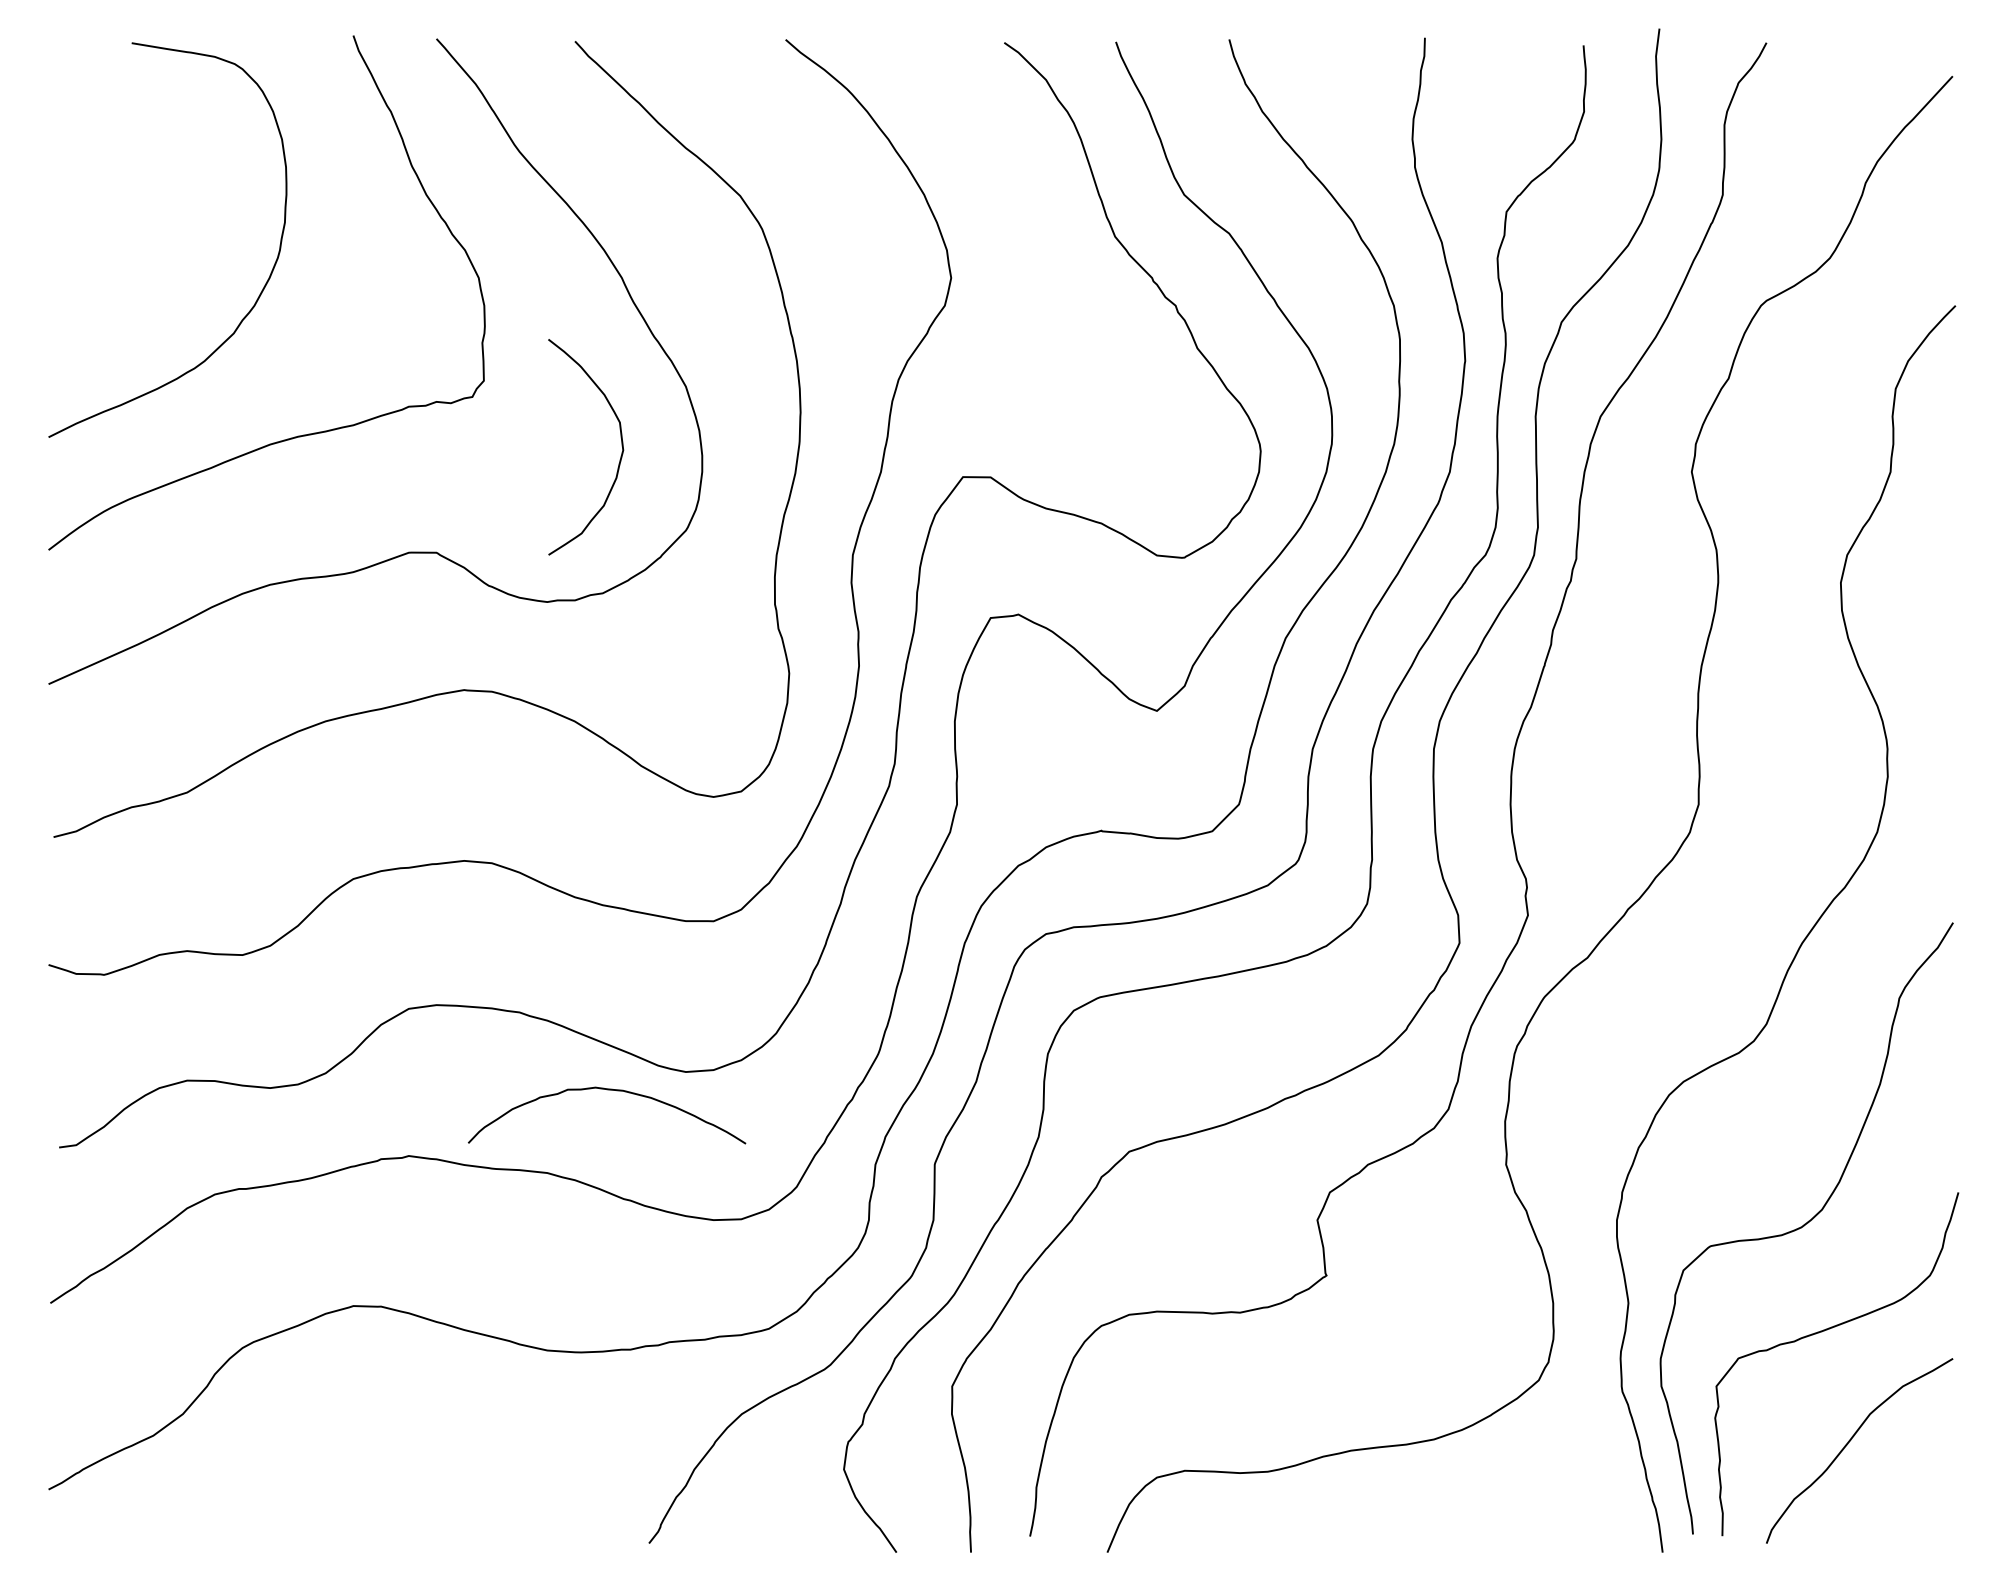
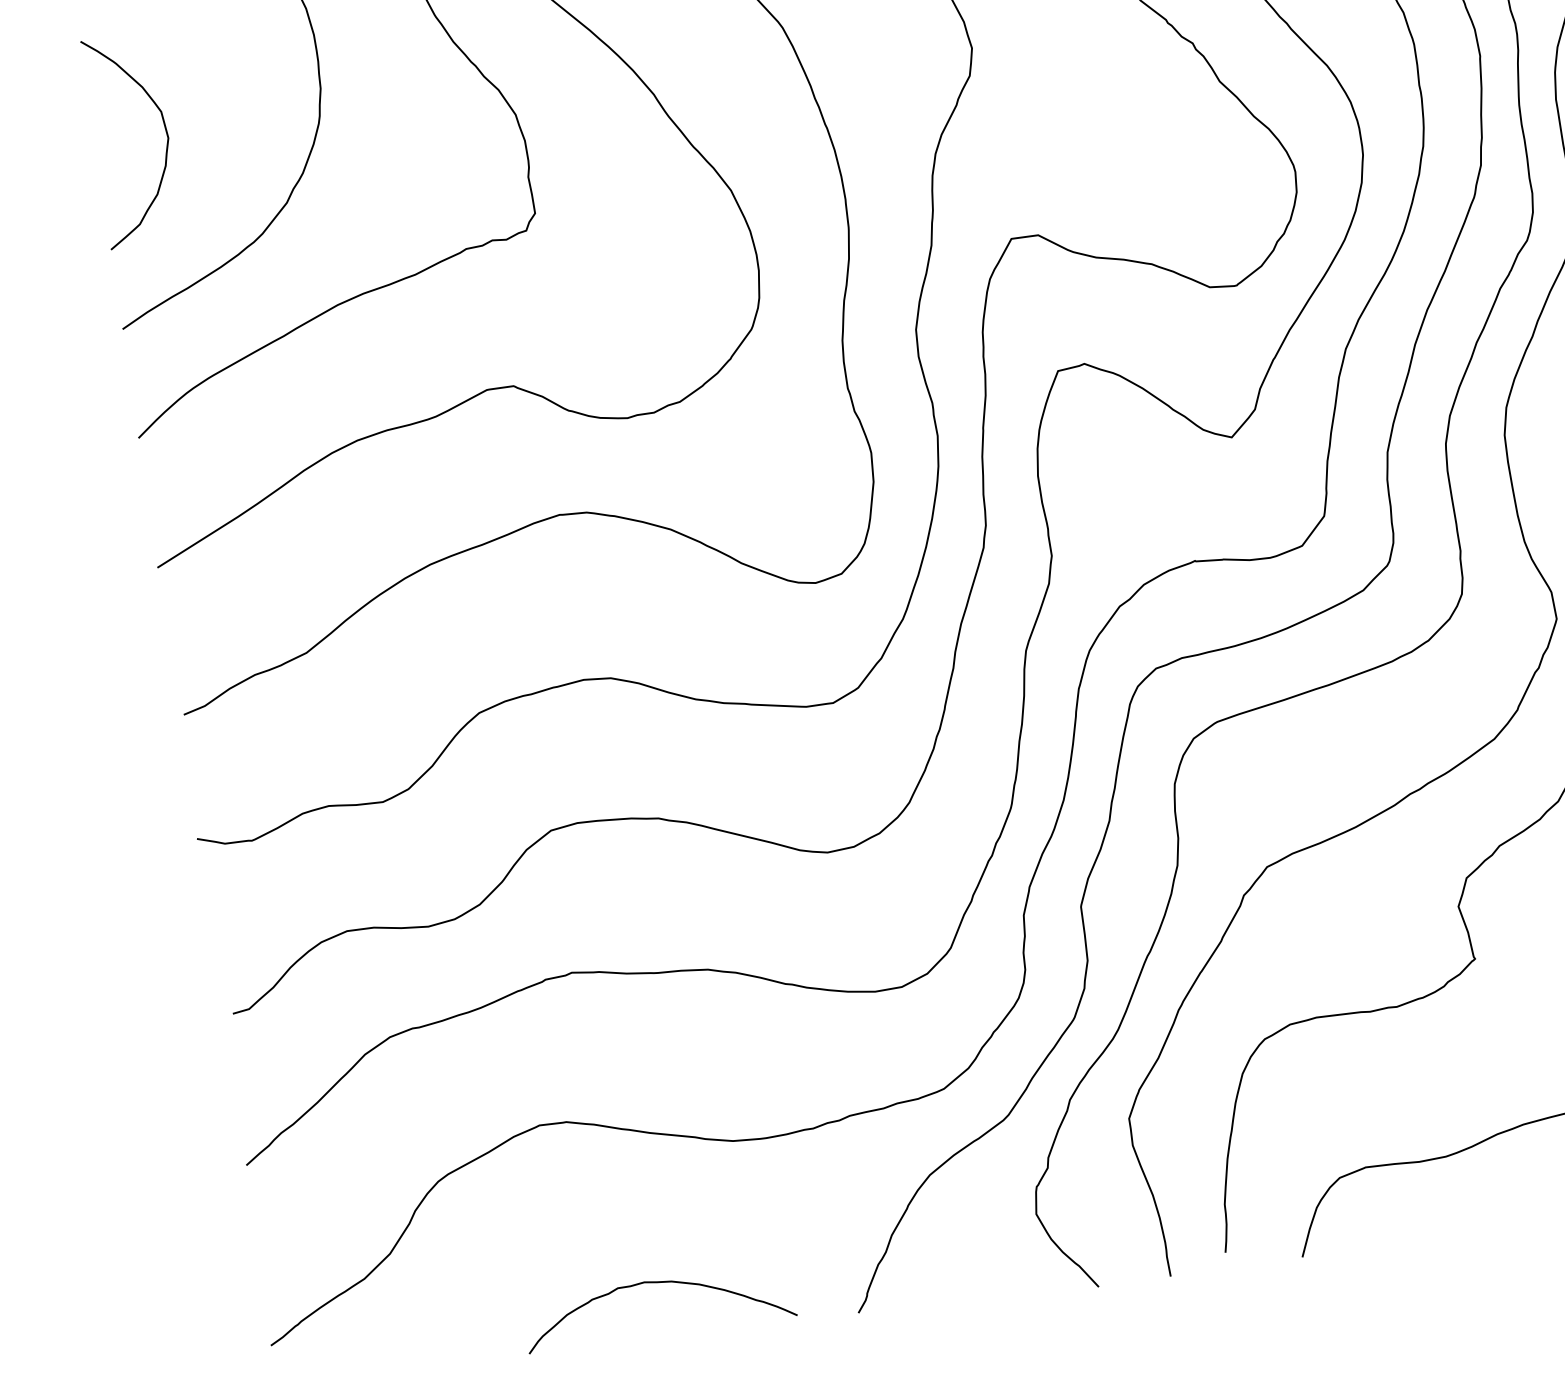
curve: (621, 446) -> (166, 134), moved
curve: (607, 1090) -> (656, 1283), moved

